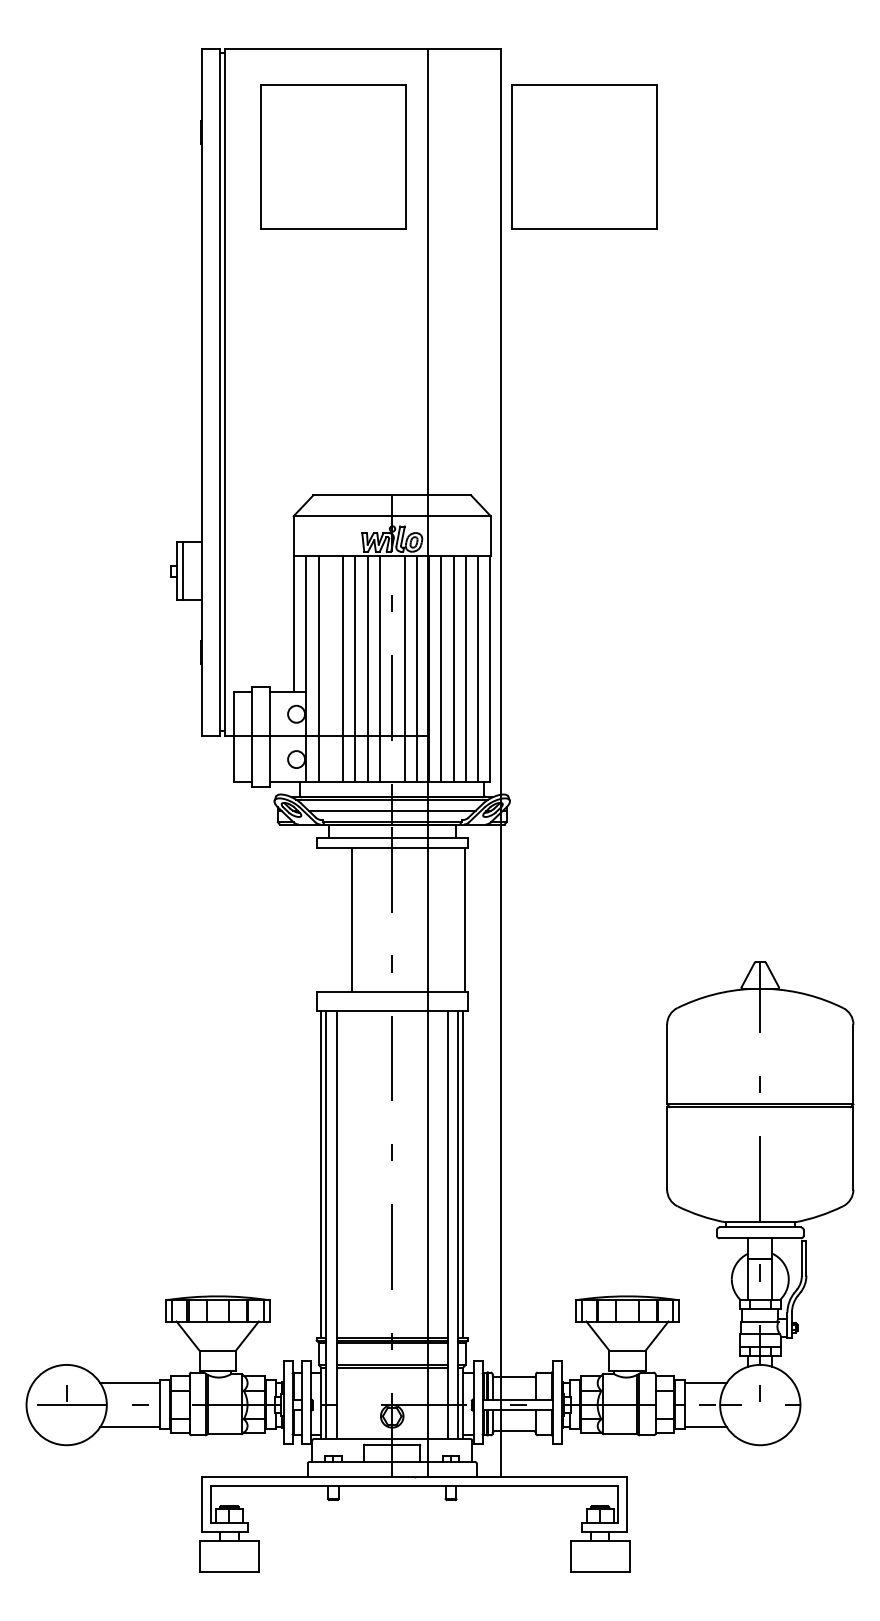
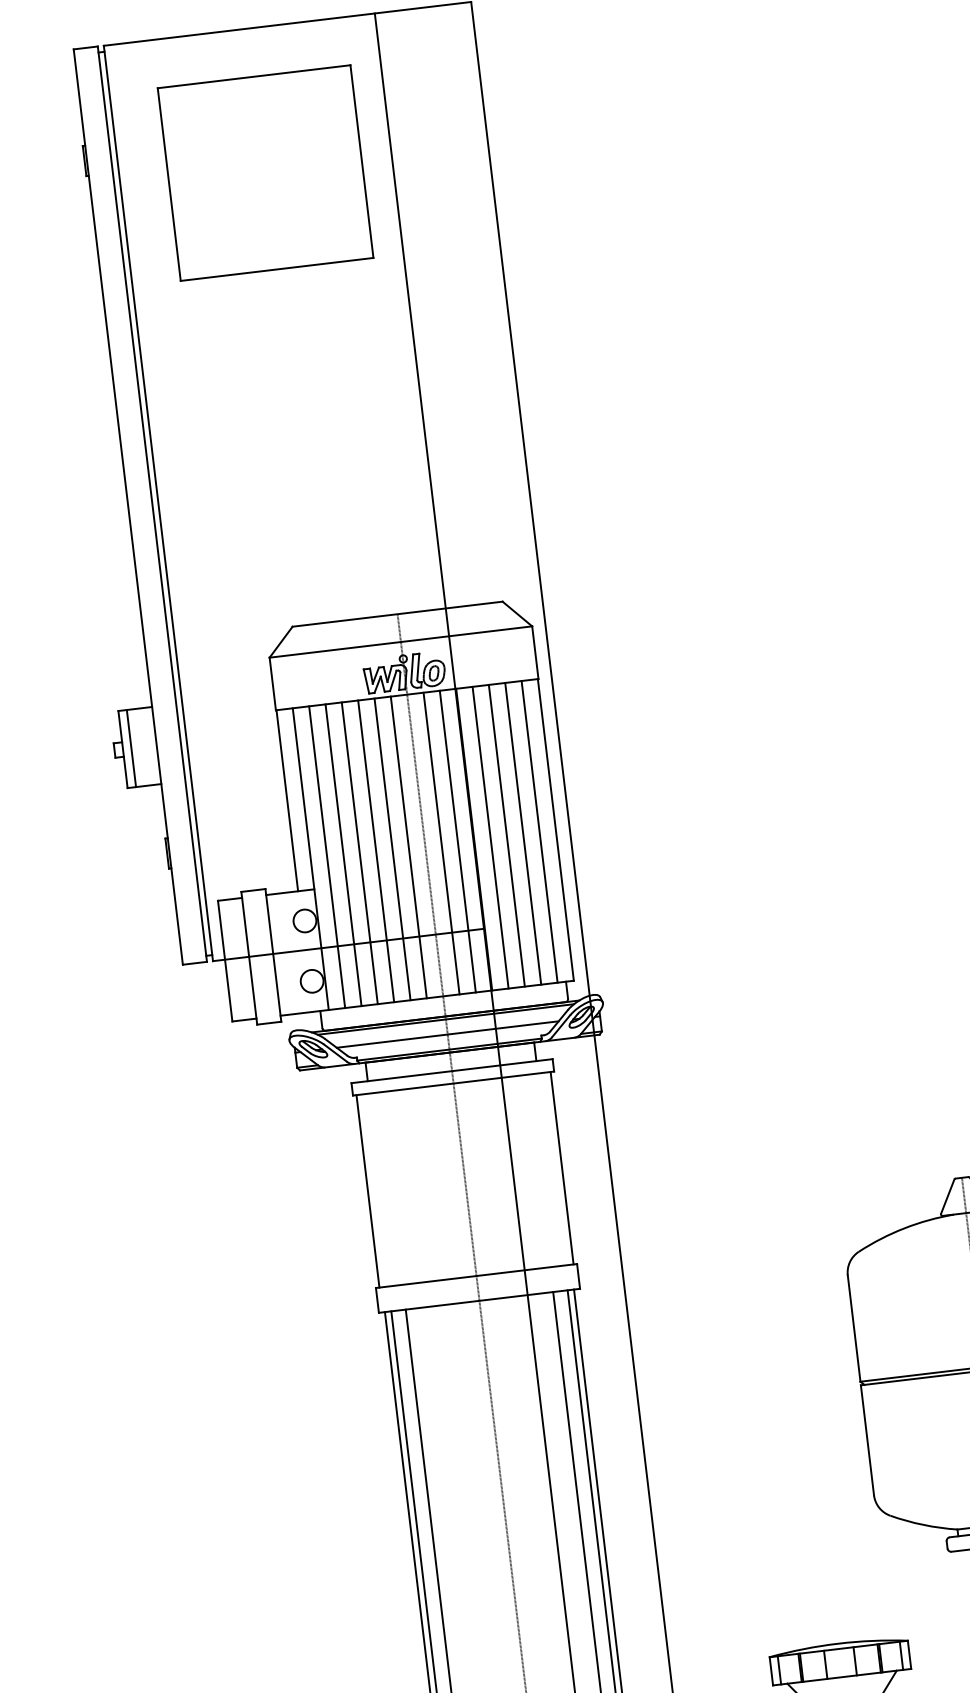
part: (584, 156) -> (599, 132), removed
line: (330, 668) -> (342, 854), added
line: (352, 919) -> (368, 1190), moved

